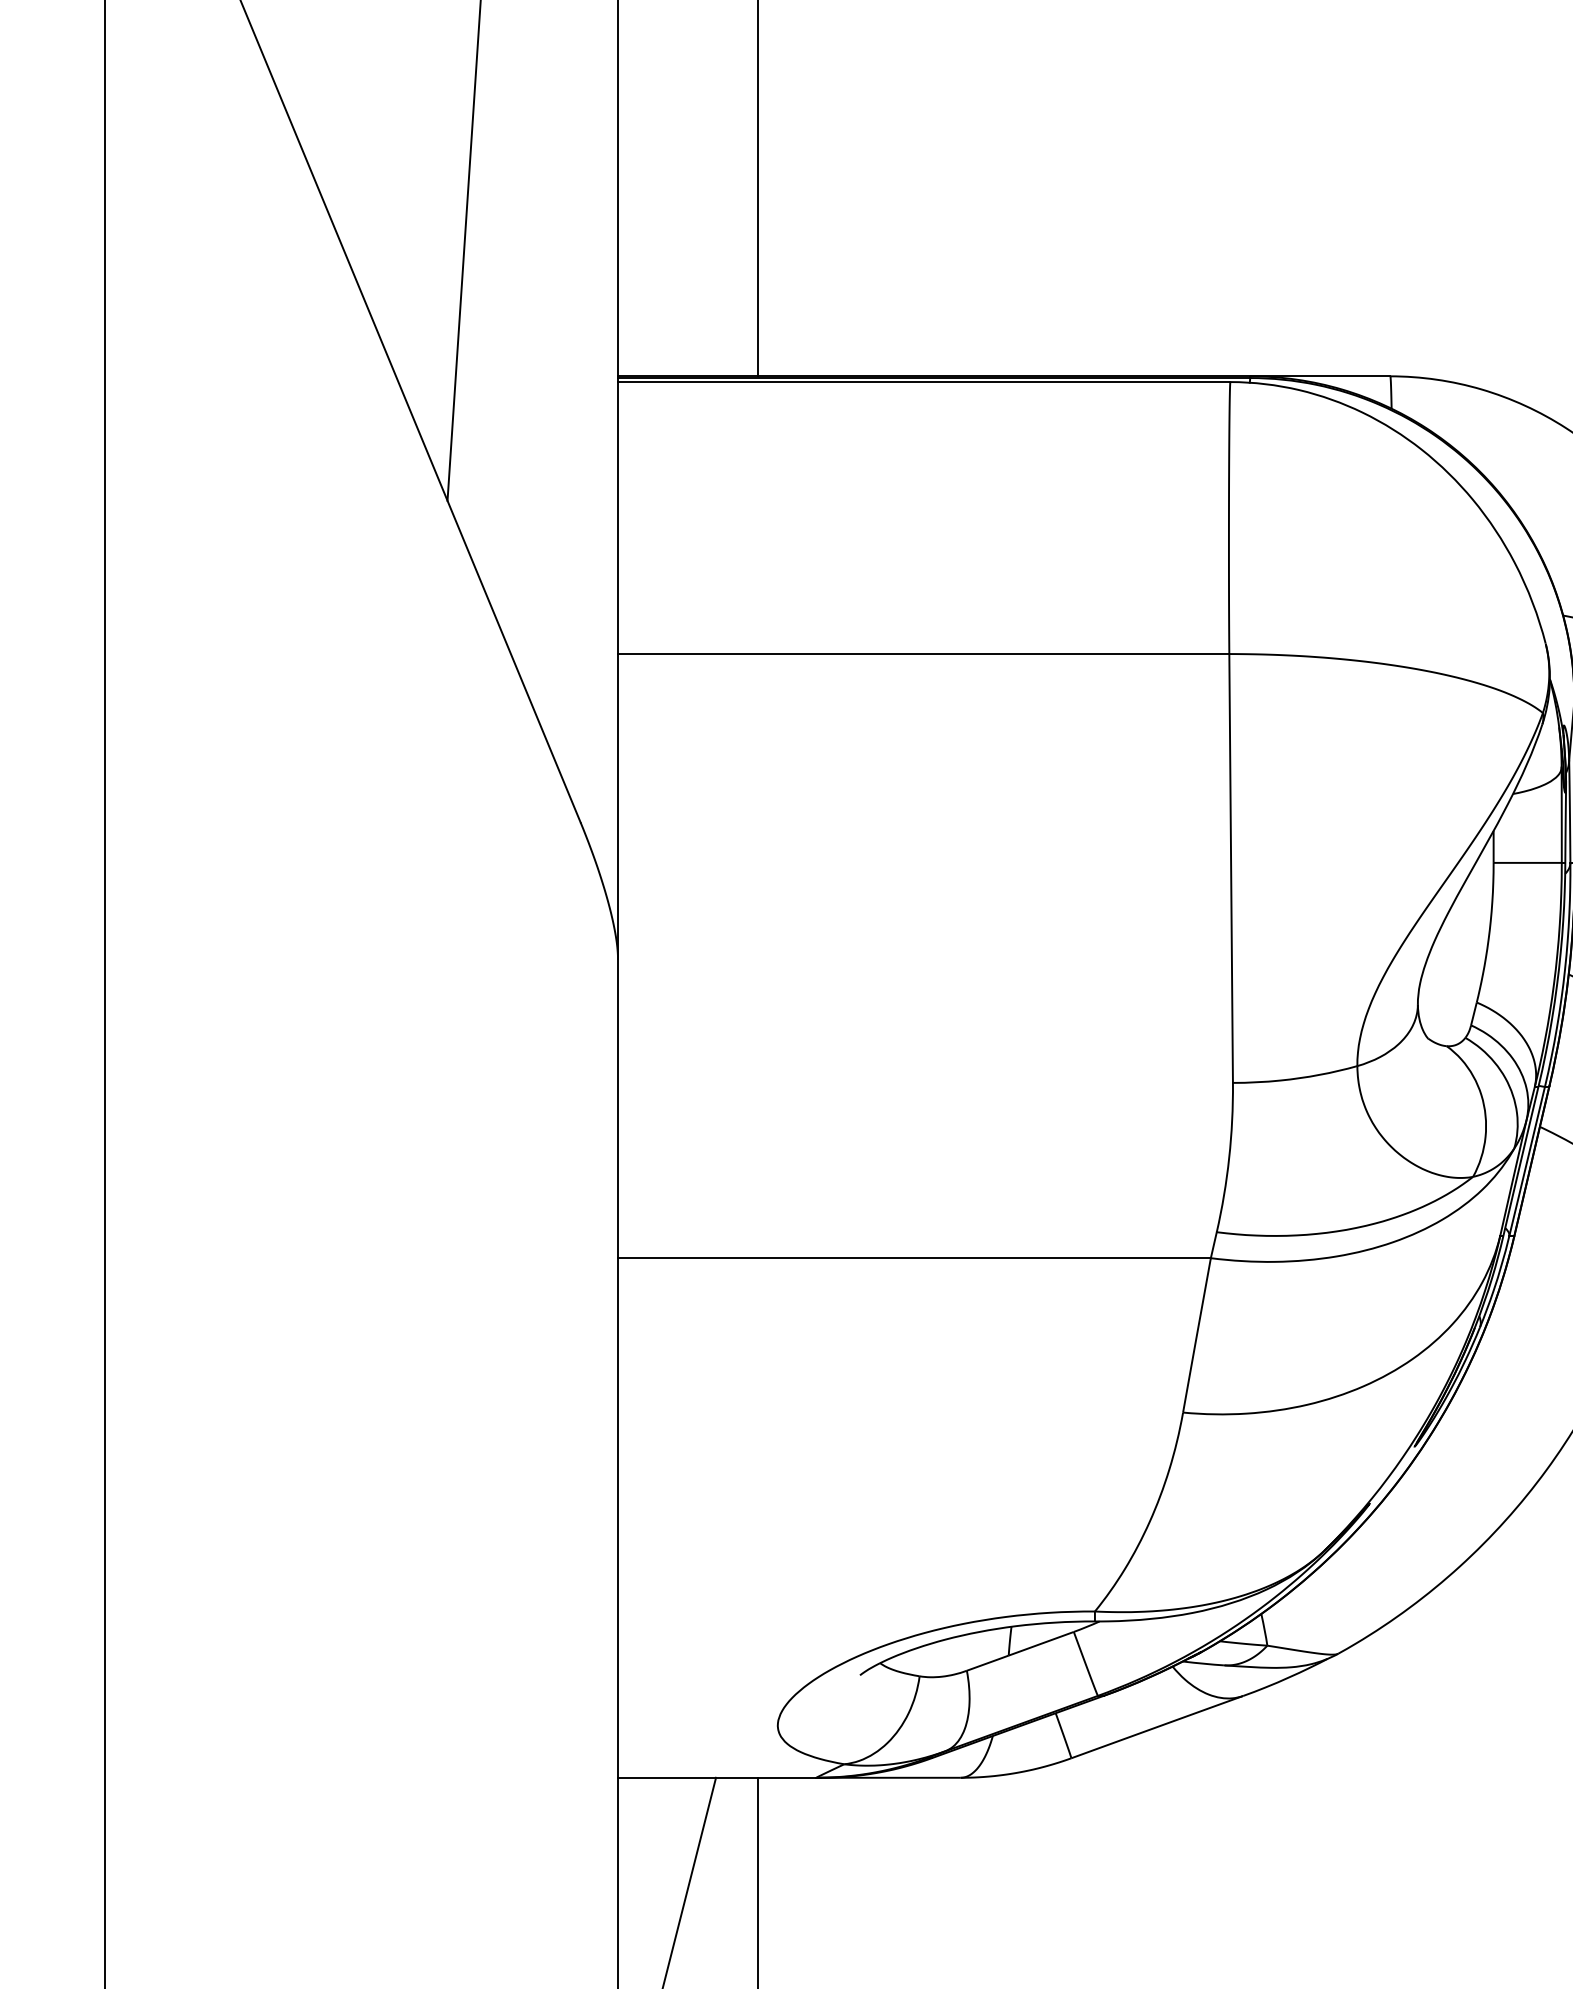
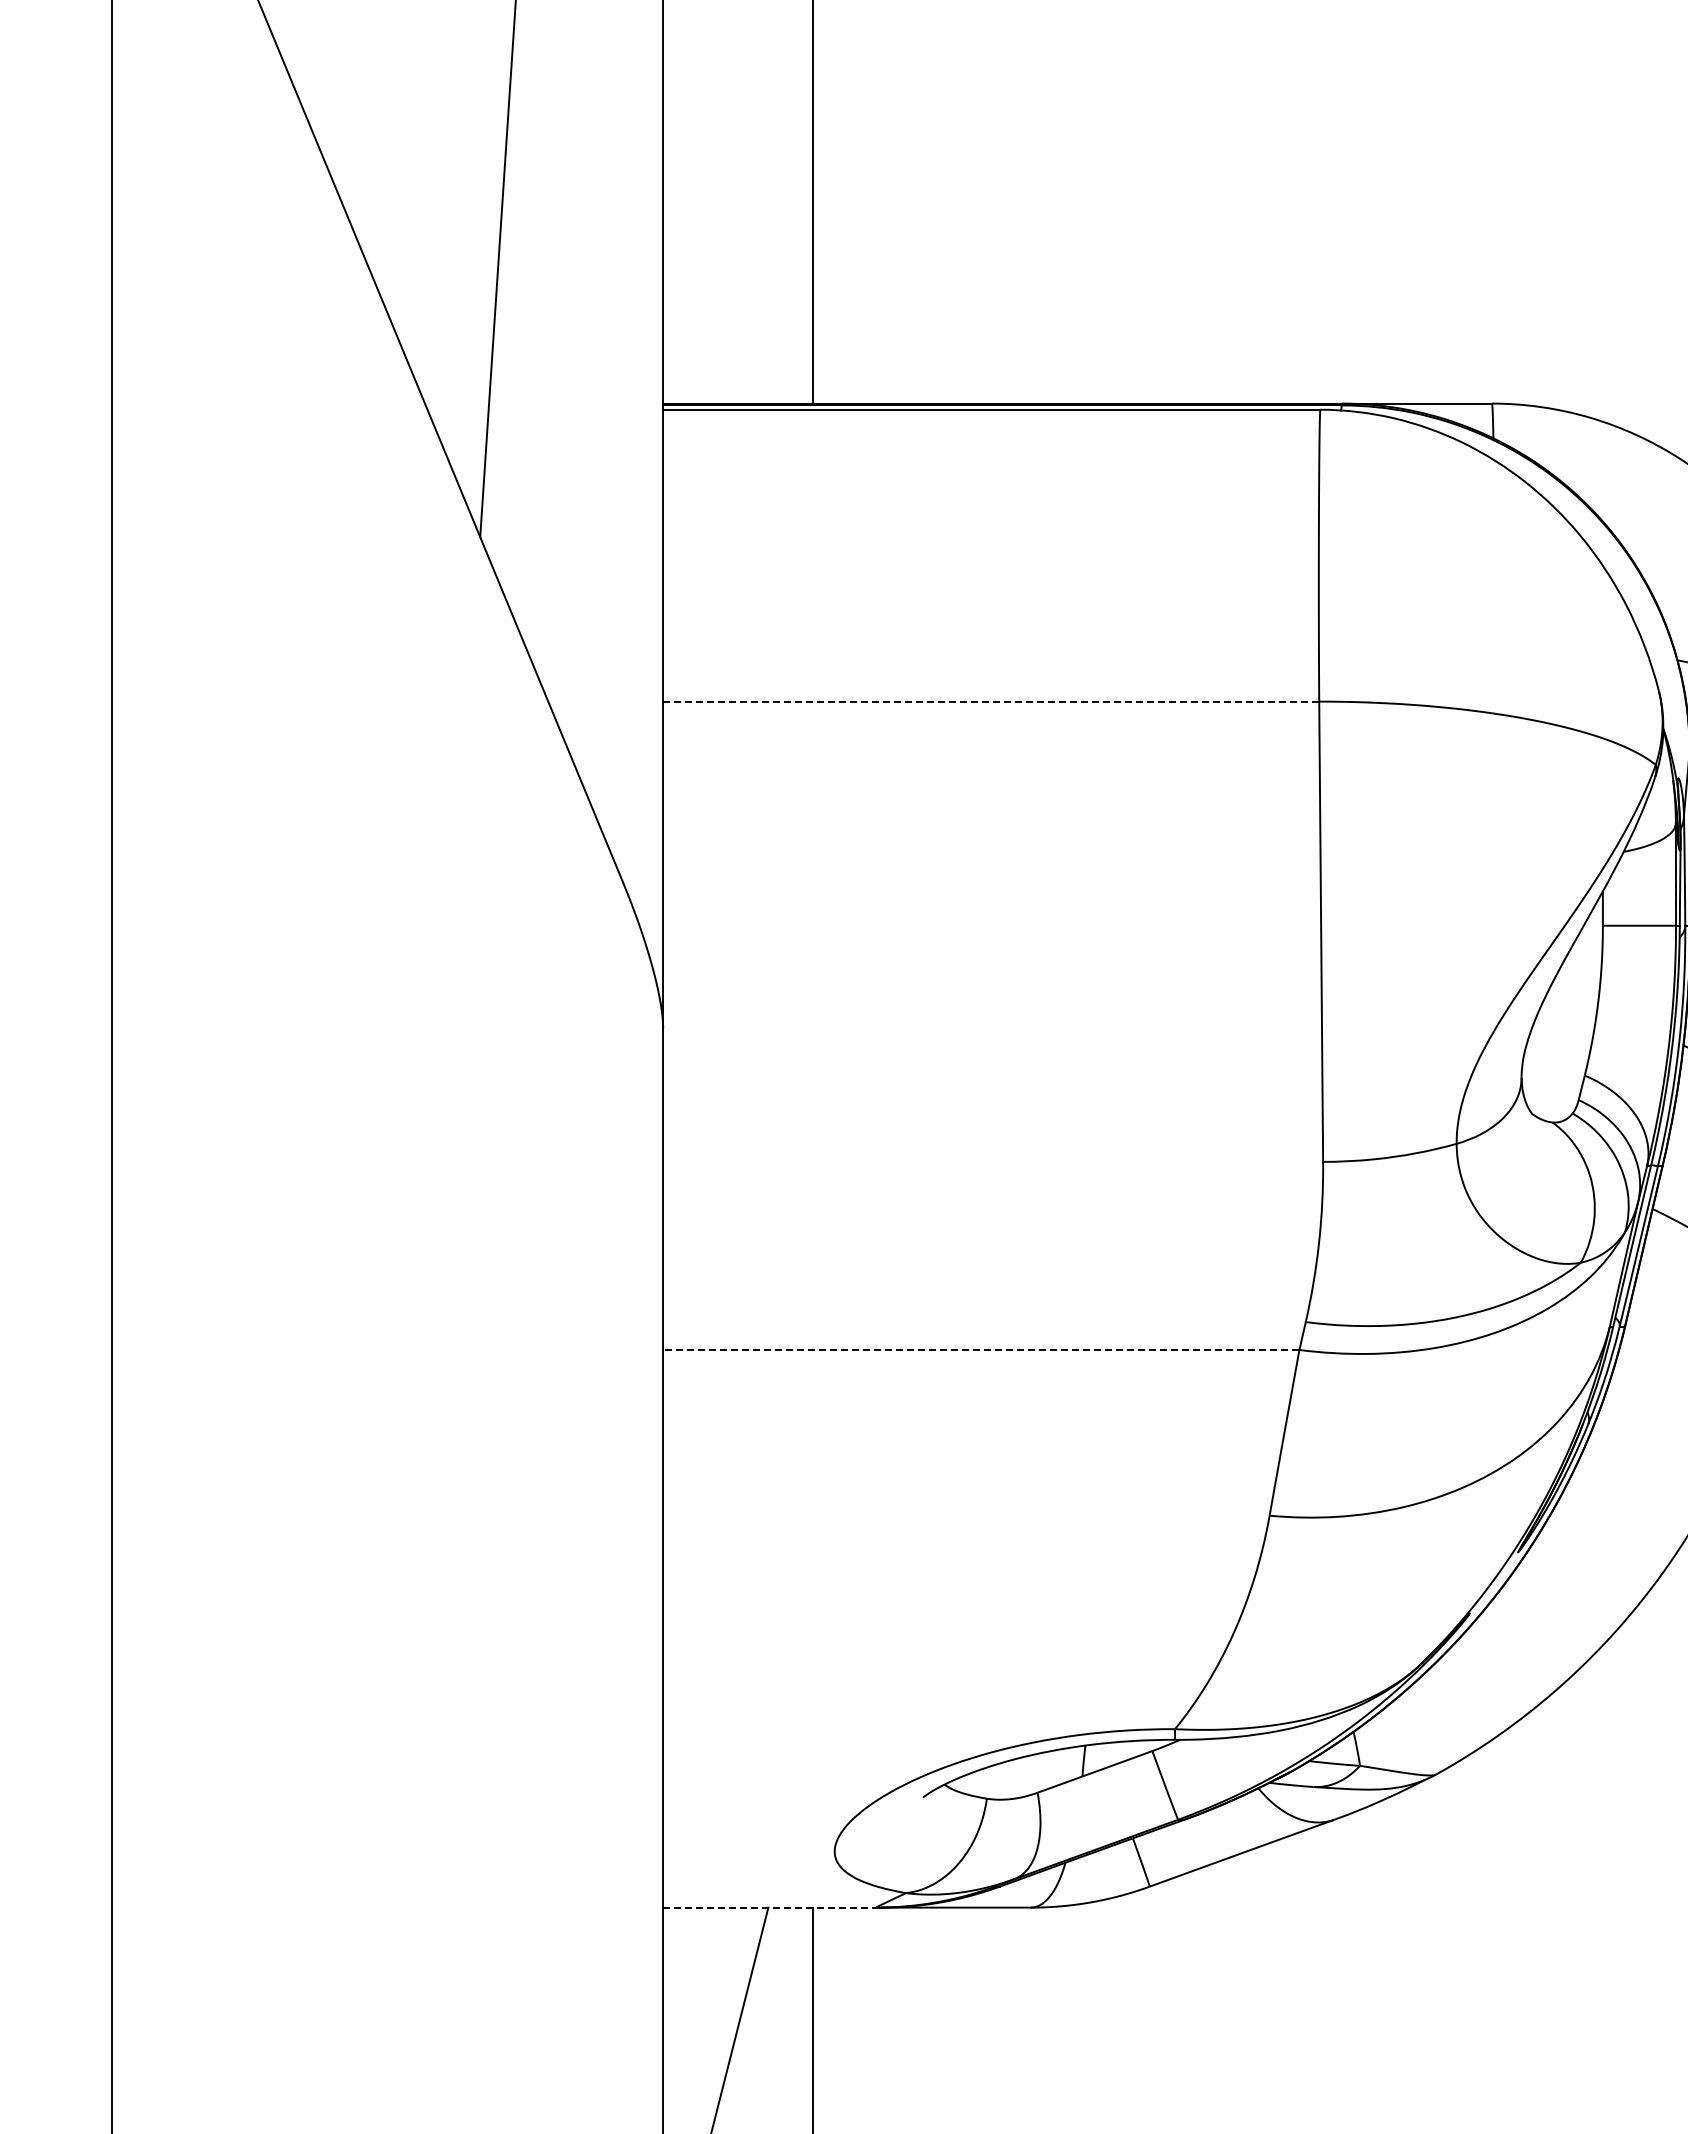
line: (923, 653) -> (991, 701), solid -> dashed
line: (913, 1257) -> (980, 1349), solid -> dashed
line: (717, 1777) -> (769, 1907), solid -> dashed

